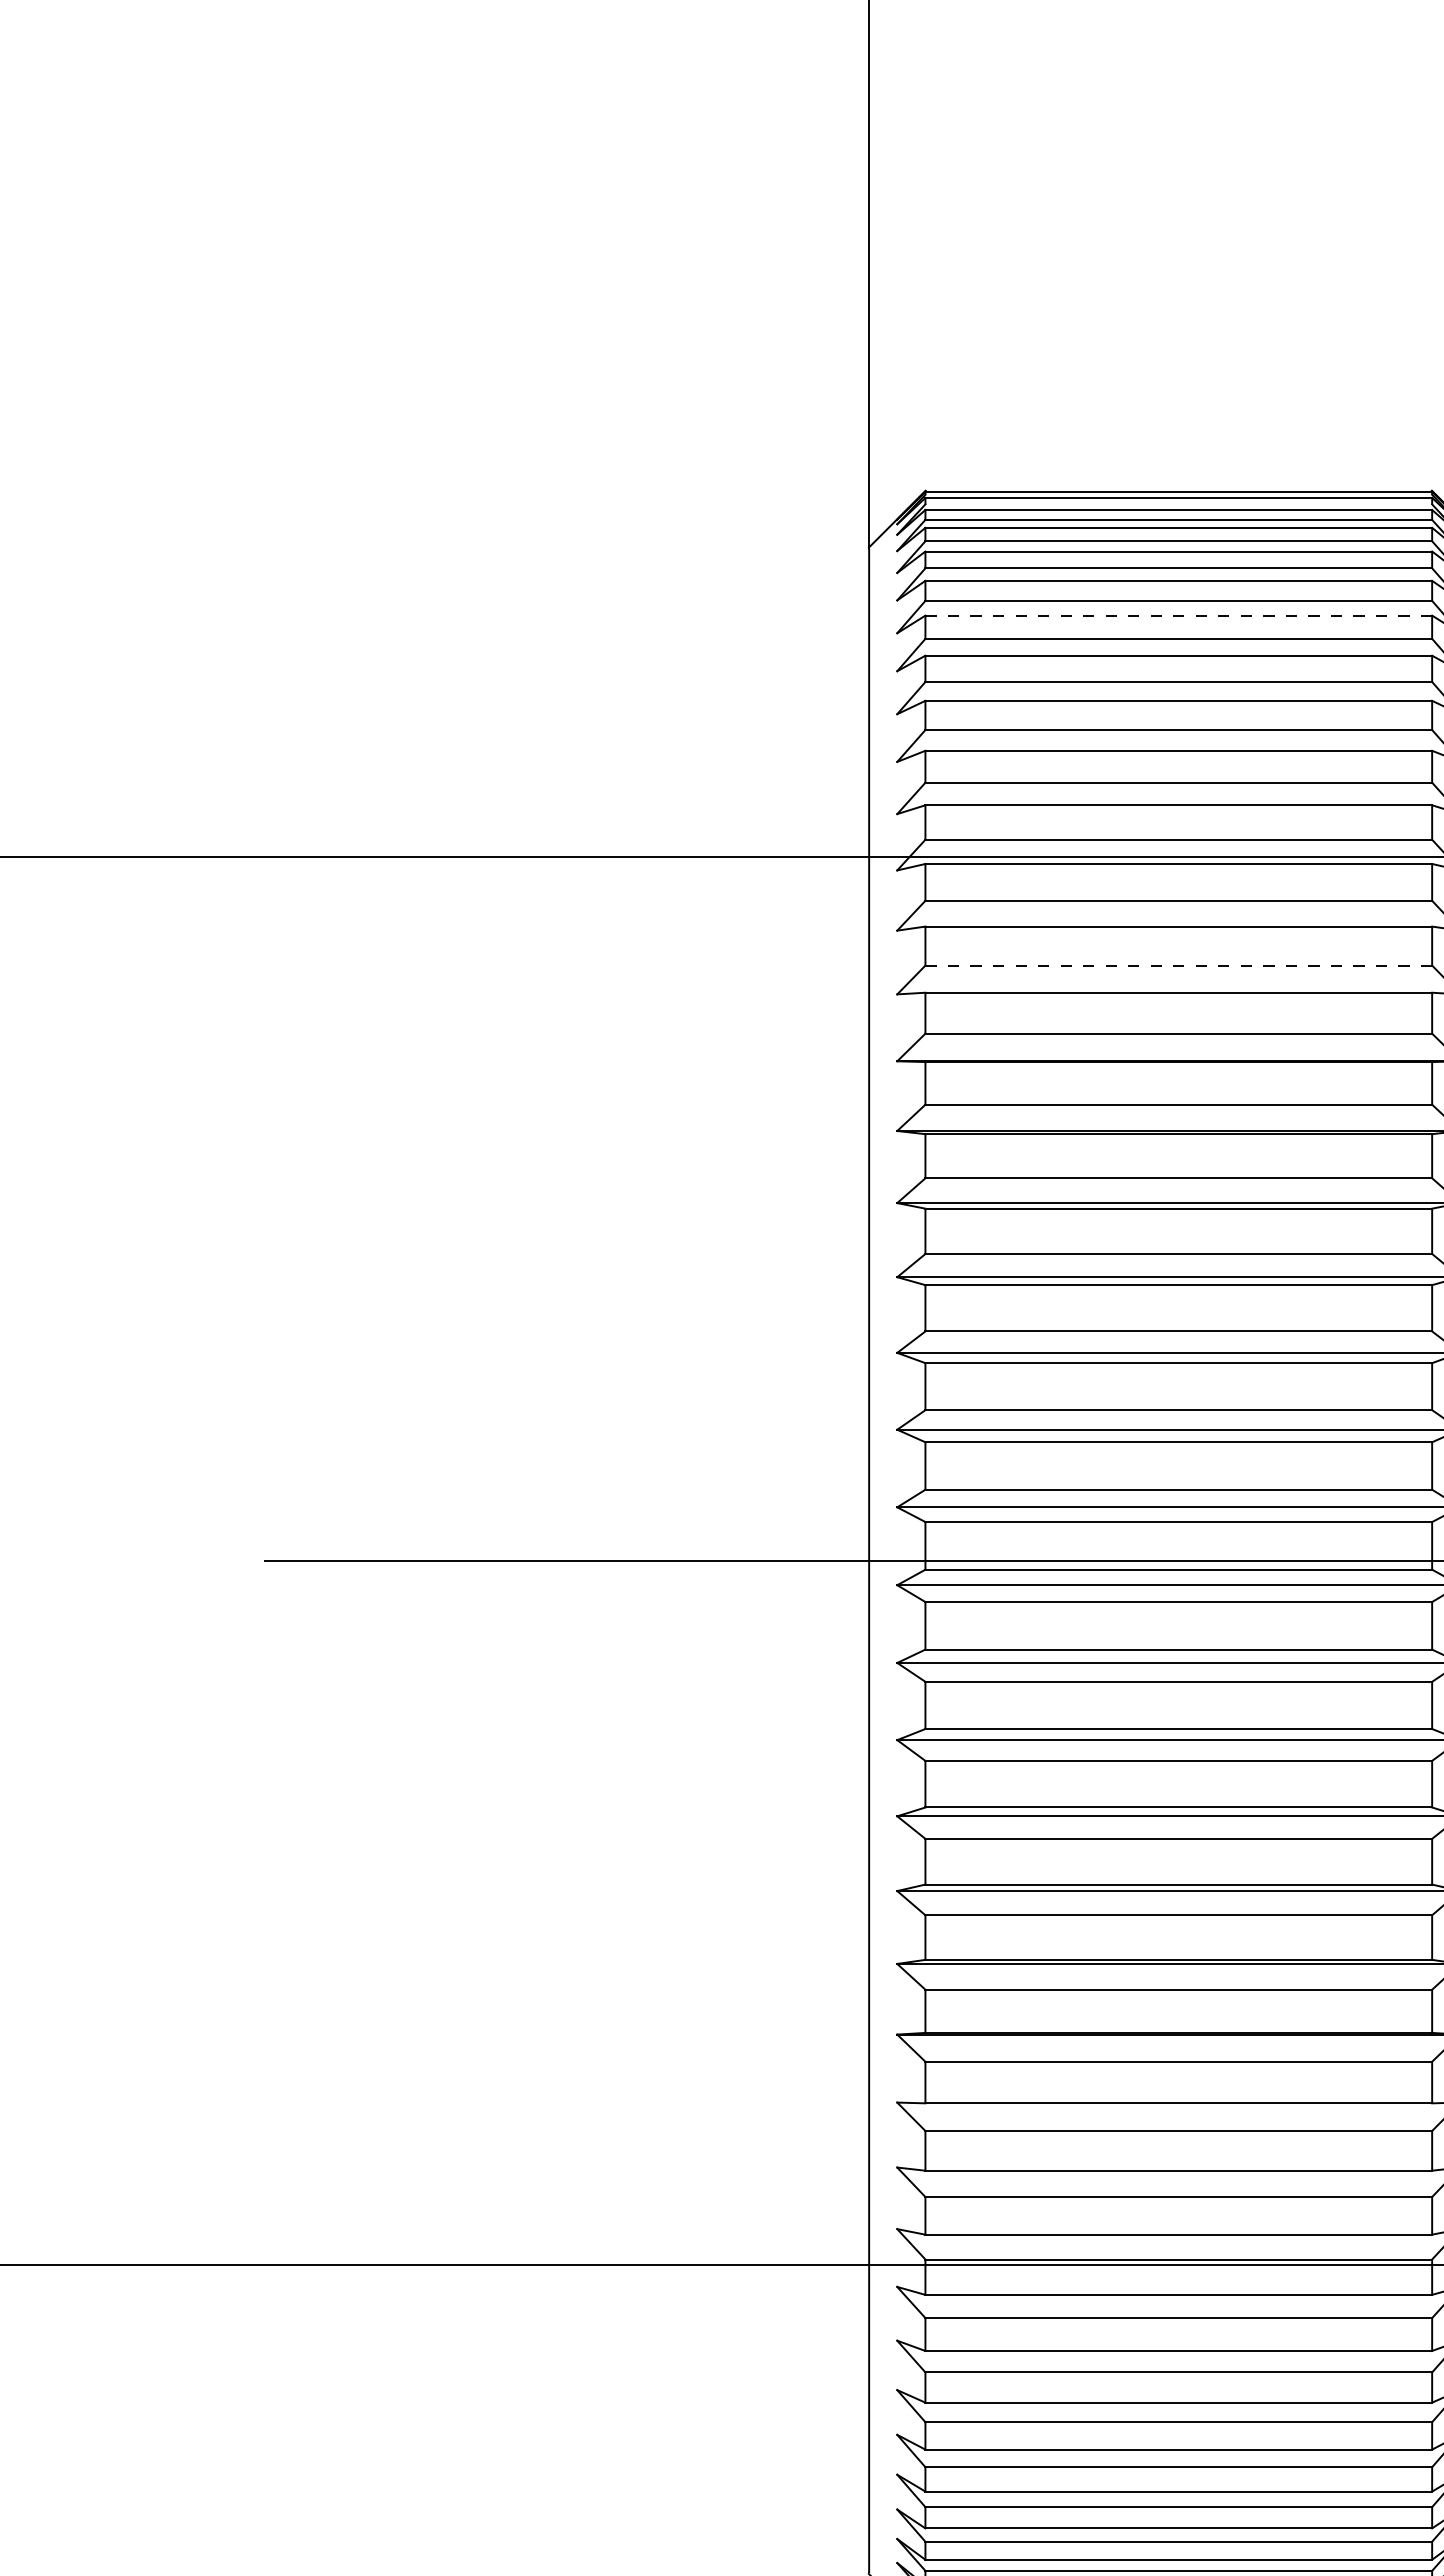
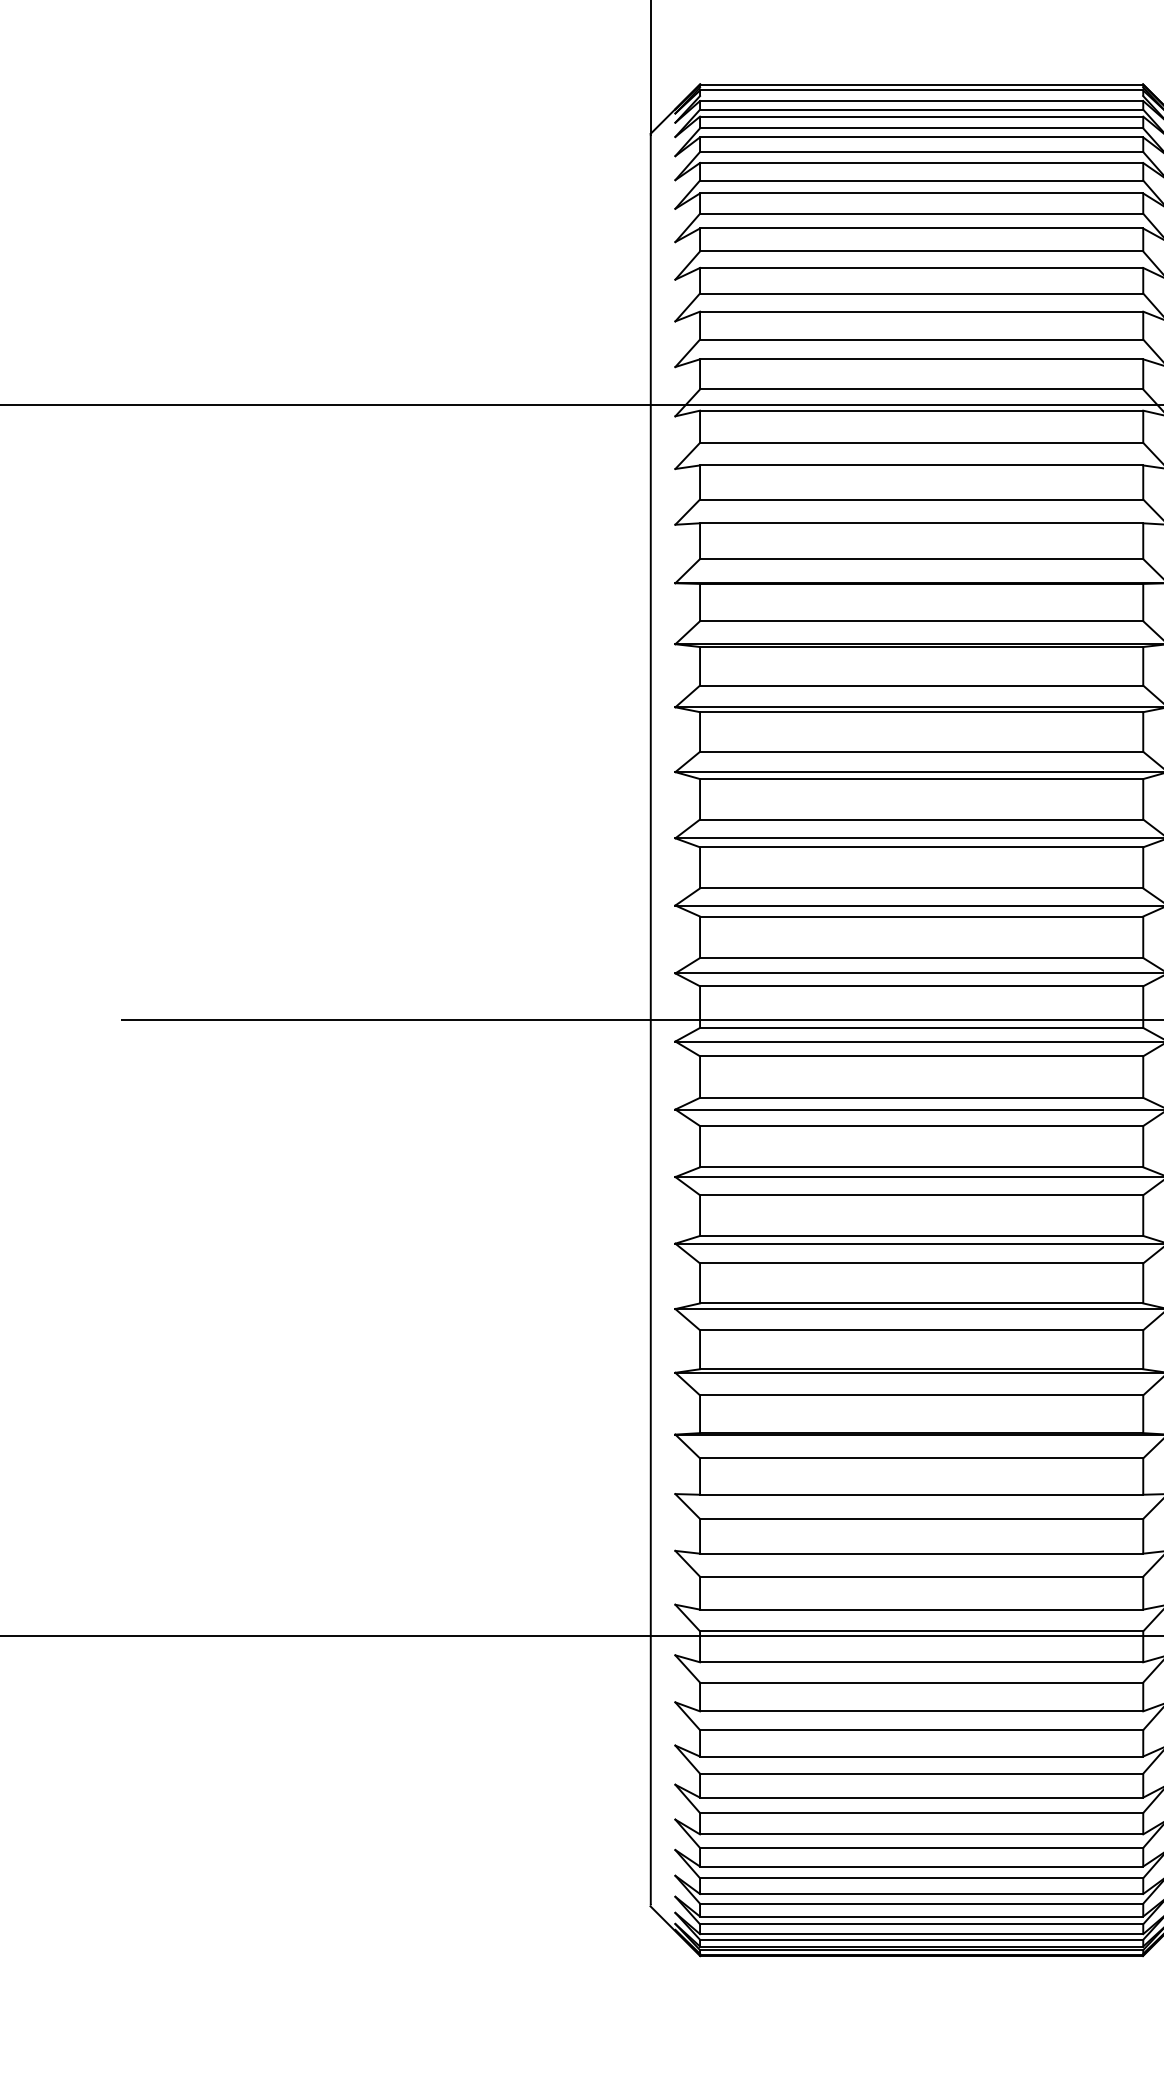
line: (1178, 615) -> (921, 193), dashed -> solid
line: (1179, 965) -> (922, 499), dashed -> solid

